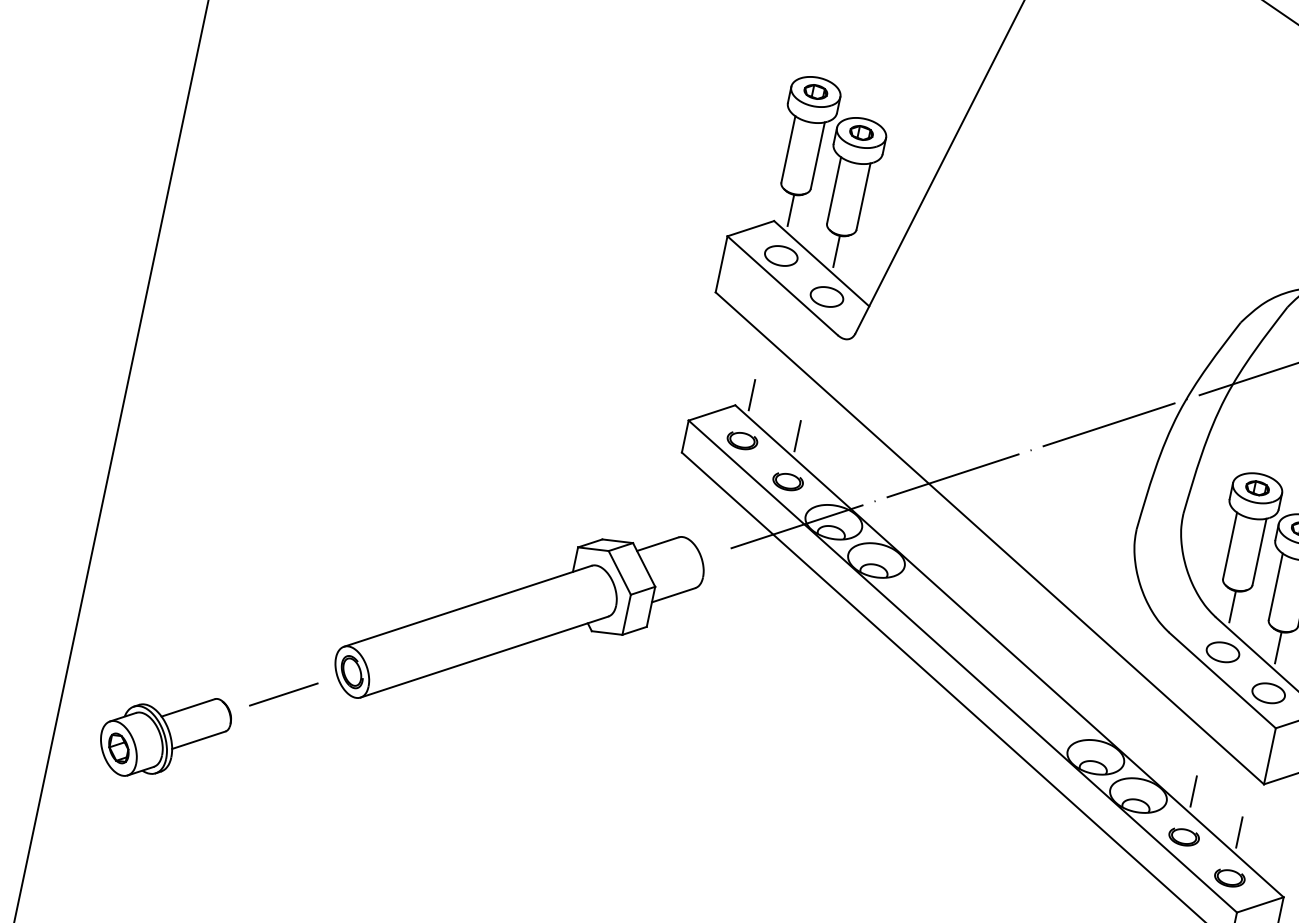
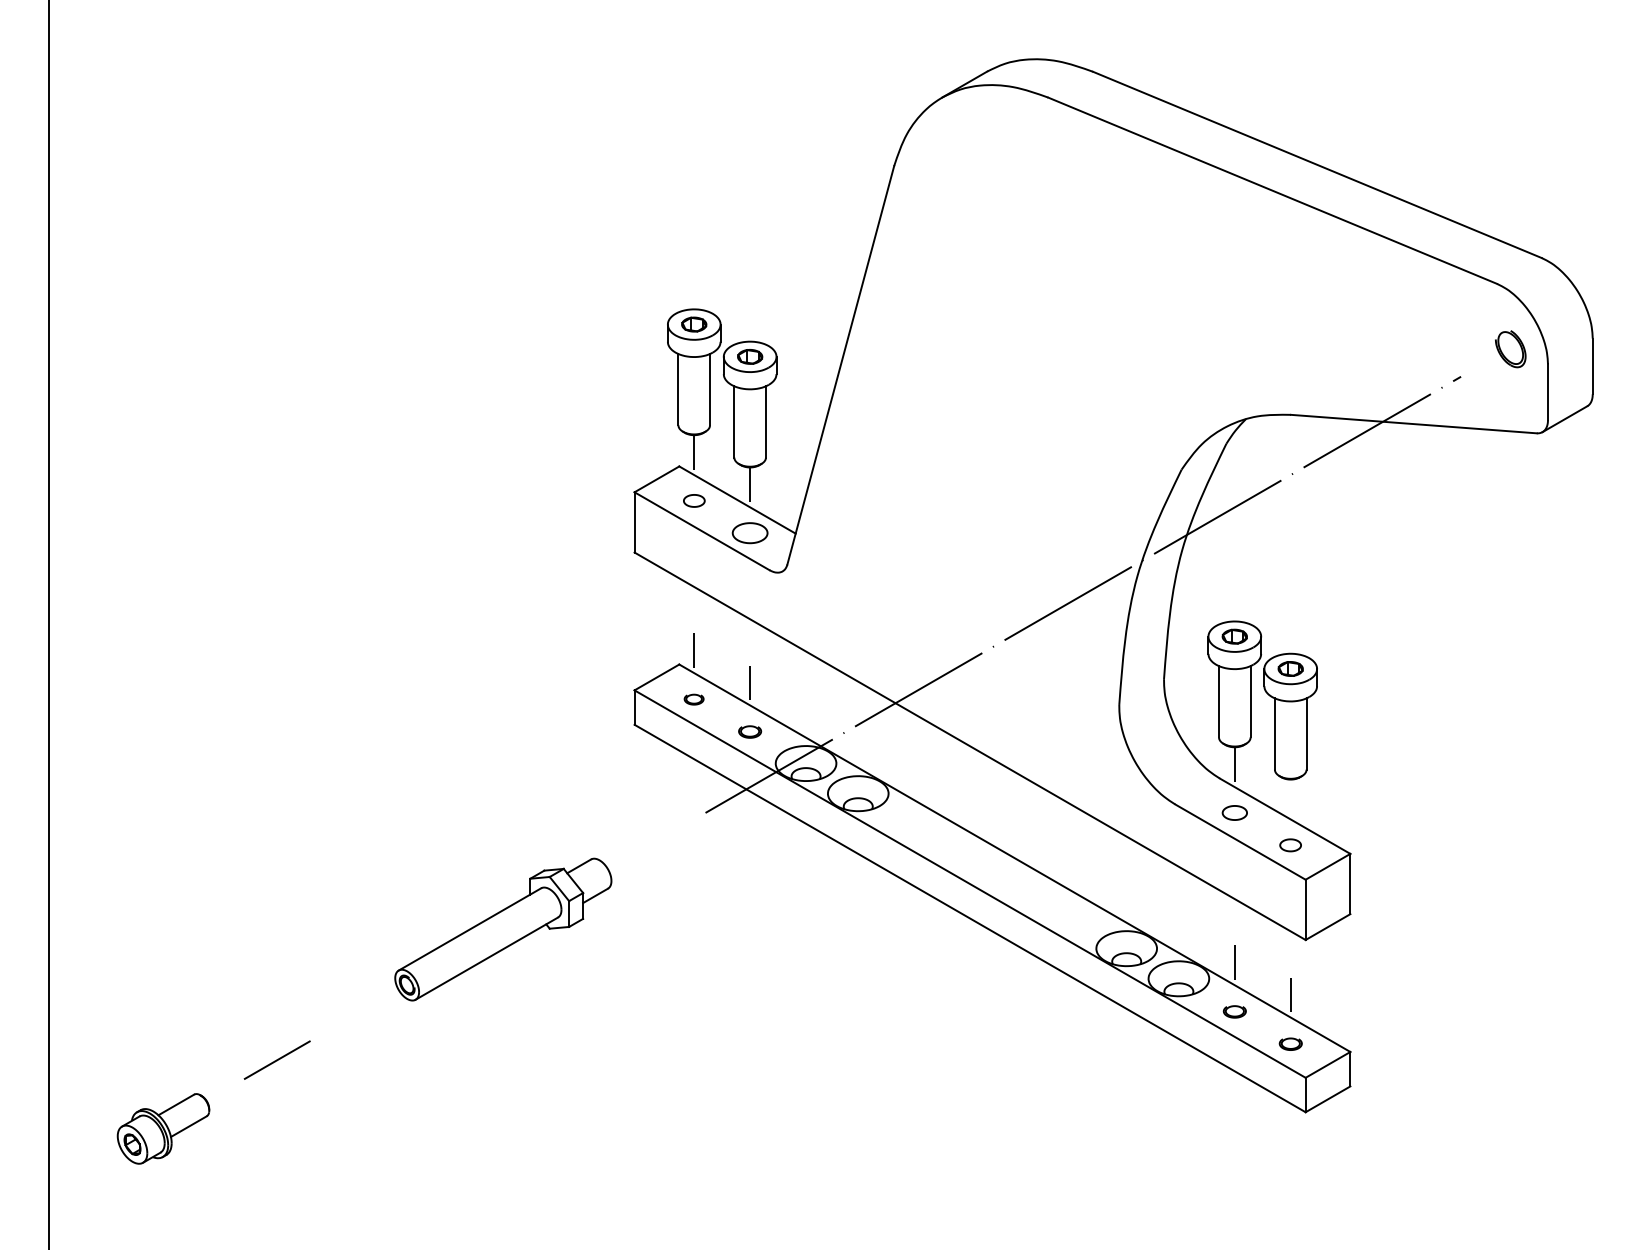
part: (781, 255) -> (694, 500), size x0.6
part: (741, 440) -> (693, 699), size x0.6
part: (787, 481) -> (749, 731), size x0.7
part: (519, 617) -> (503, 929), size x0.6
line: (1278, 647) -> (1290, 796), removed
part: (1222, 651) -> (1234, 812), size x0.7
part: (1268, 693) -> (1290, 845), size x0.6
part: (164, 735) -> (163, 1128), size x0.7
part: (1183, 836) -> (1234, 1011), size x0.7
part: (1229, 878) -> (1290, 1044), size x0.7

